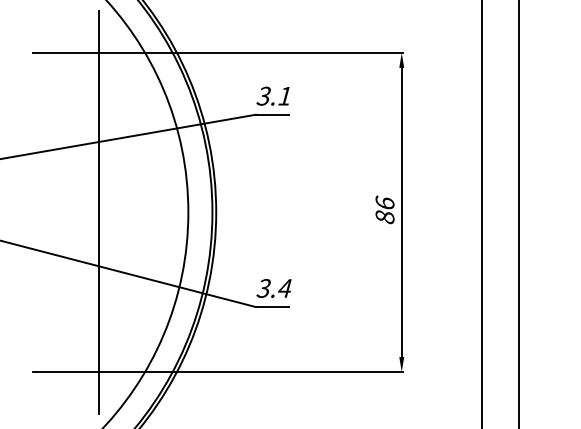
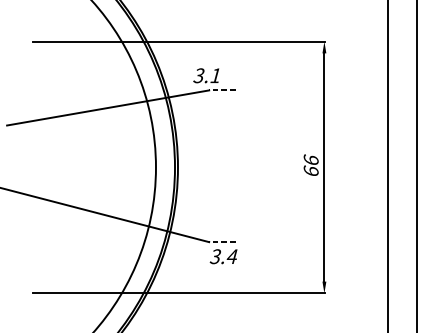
text: (272, 95) -> (205, 75), moved
line: (272, 114) -> (222, 90), solid -> dashed
line: (99, 212) -> (85, 167), removed
text: (384, 216) -> (310, 170), 86 -> 66
text: (273, 288) -> (223, 256), moved
line: (272, 307) -> (222, 242), solid -> dashed

